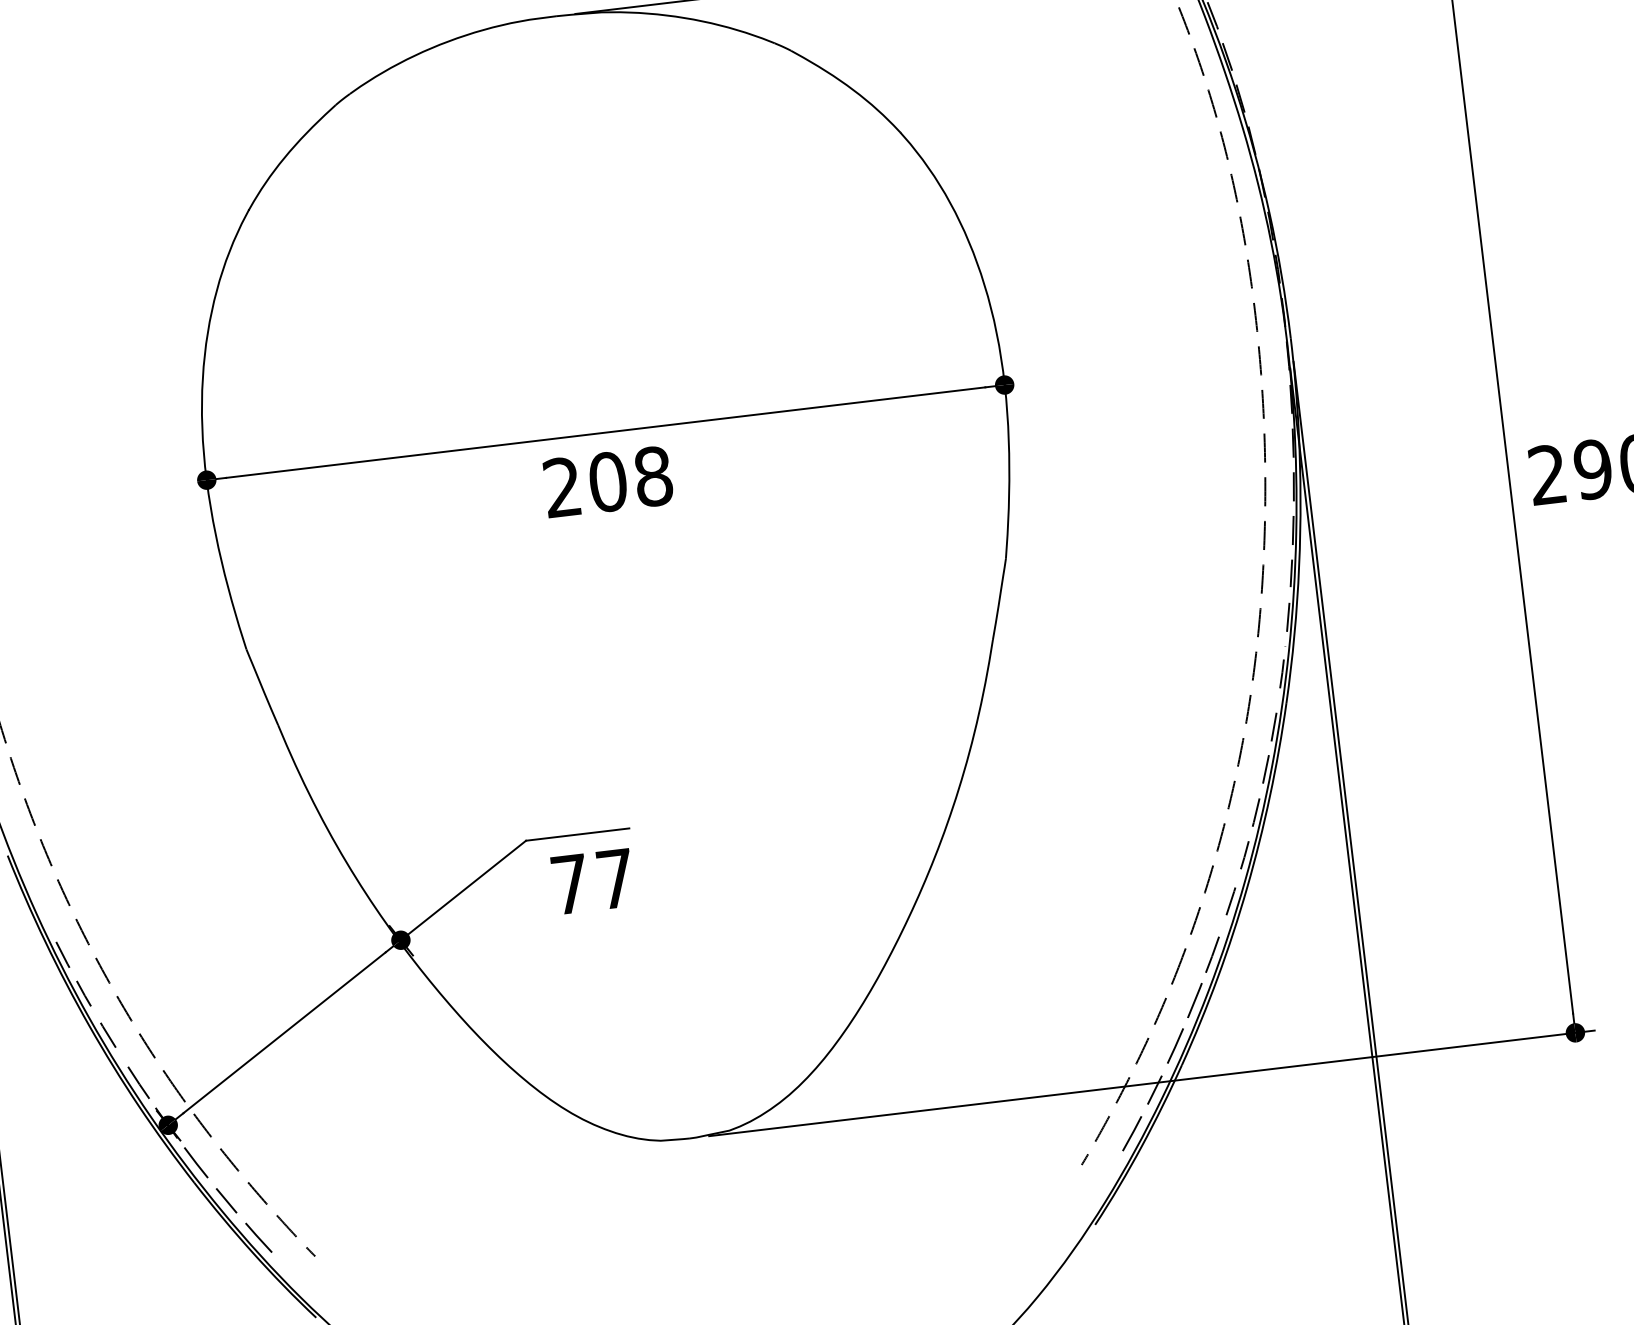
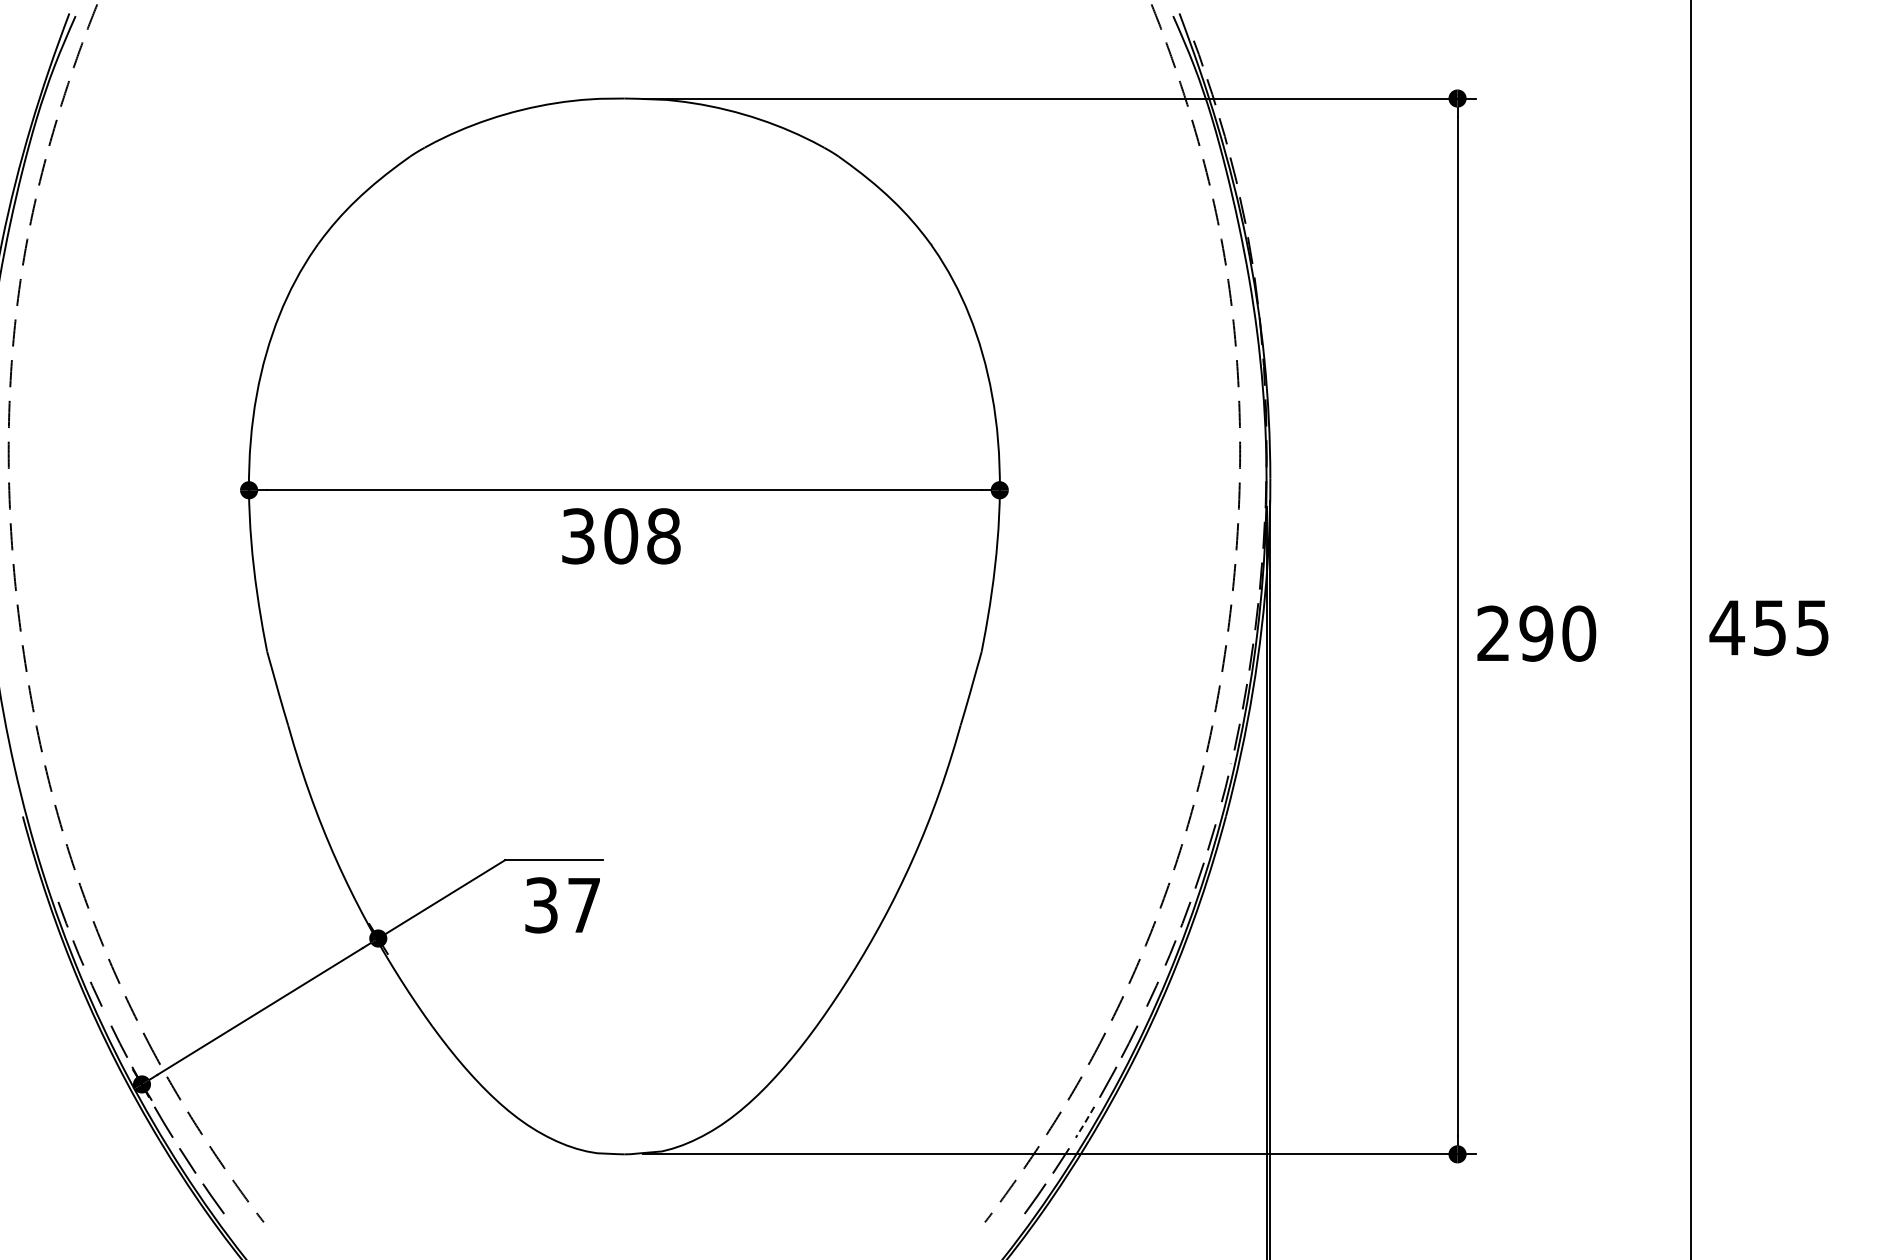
text: (562, 487) -> (578, 536), 208 -> 308
text: (570, 884) -> (541, 905), 77 -> 37
line: (1175, 1046) -> (1085, 1122), solid -> dashed

